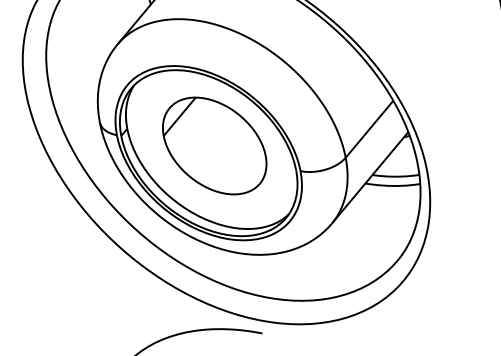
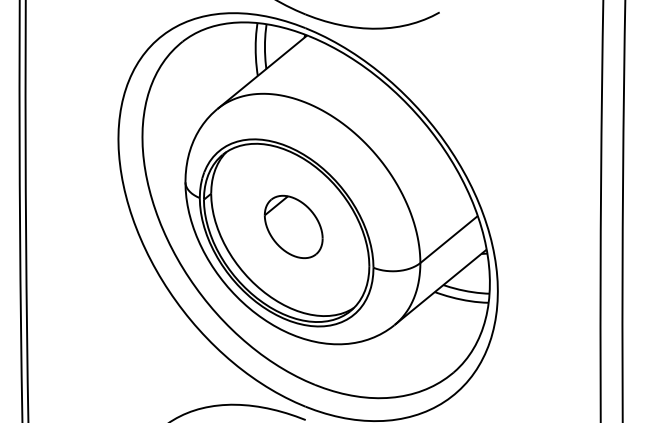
part: (214, 145) -> (293, 226), size x0.6

